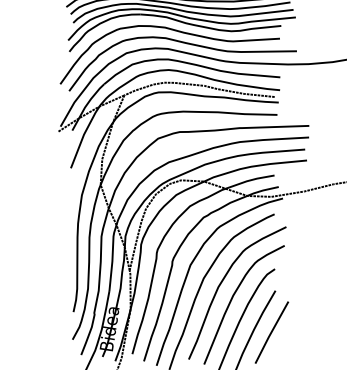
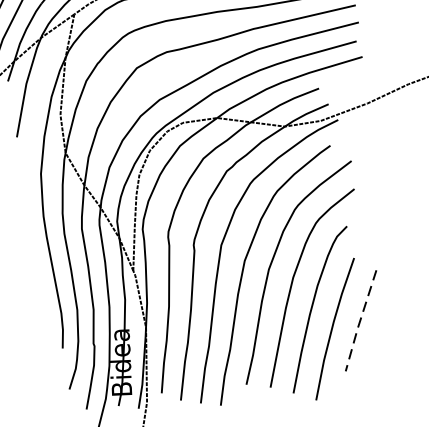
line: (271, 332) -> (360, 320), solid -> dashed

